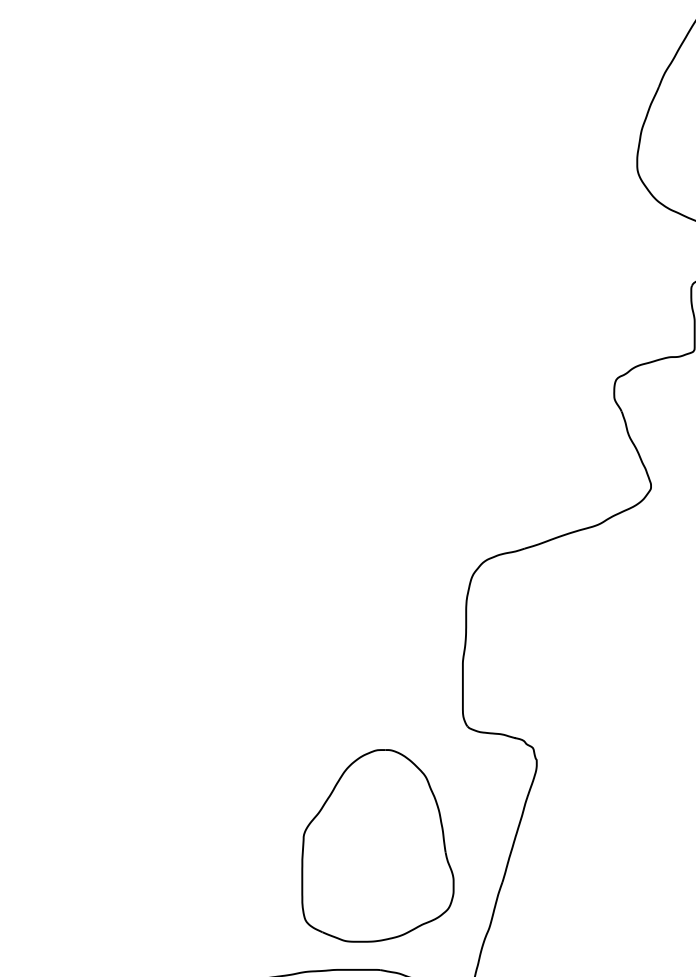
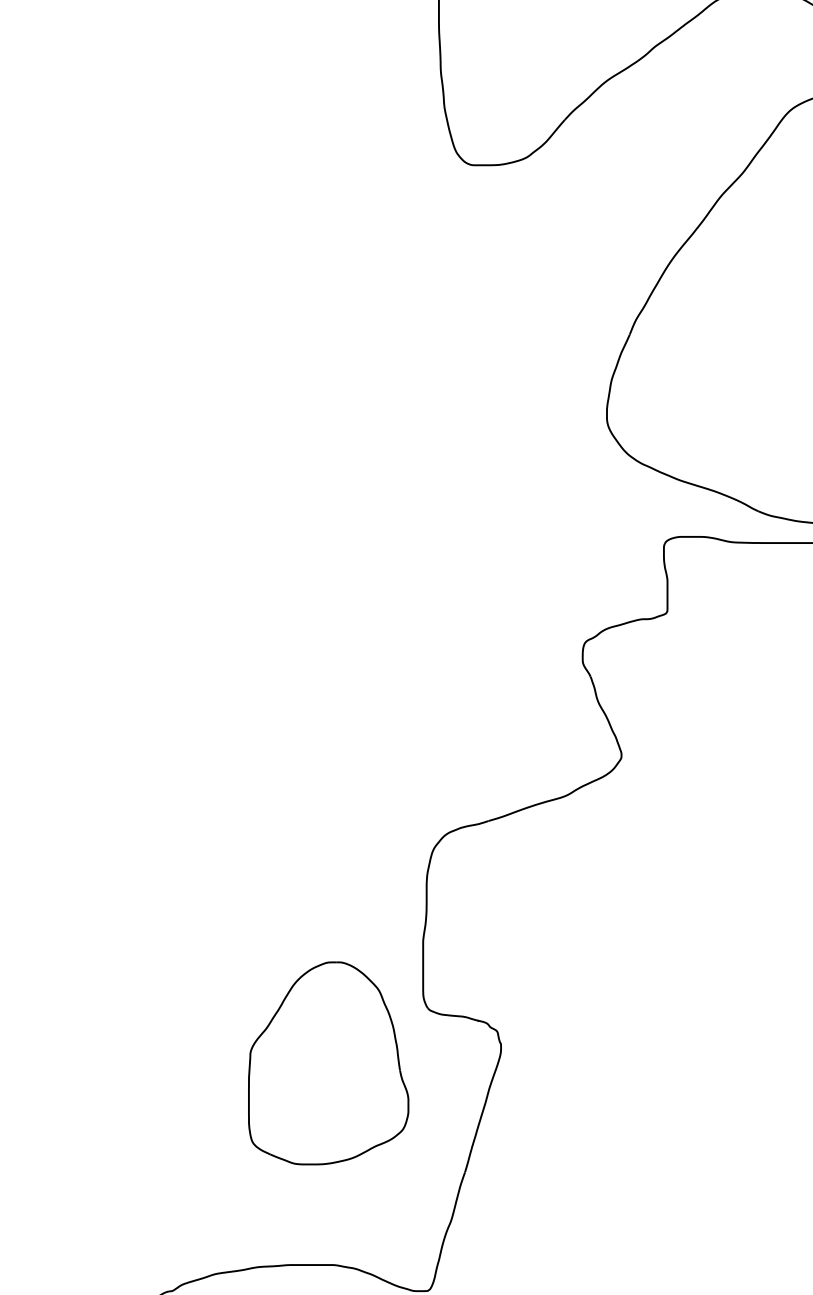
part: (377, 845) -> (328, 1063), moved

